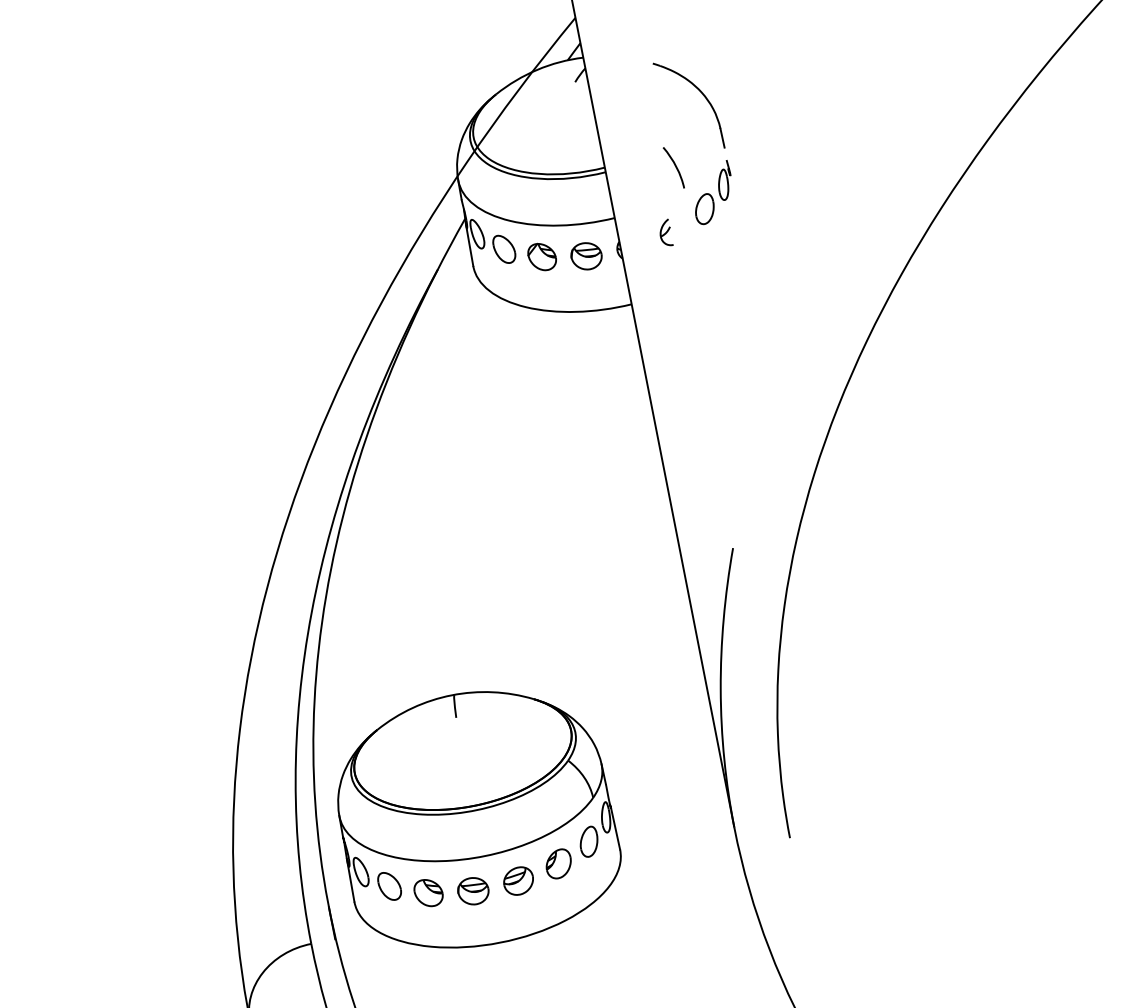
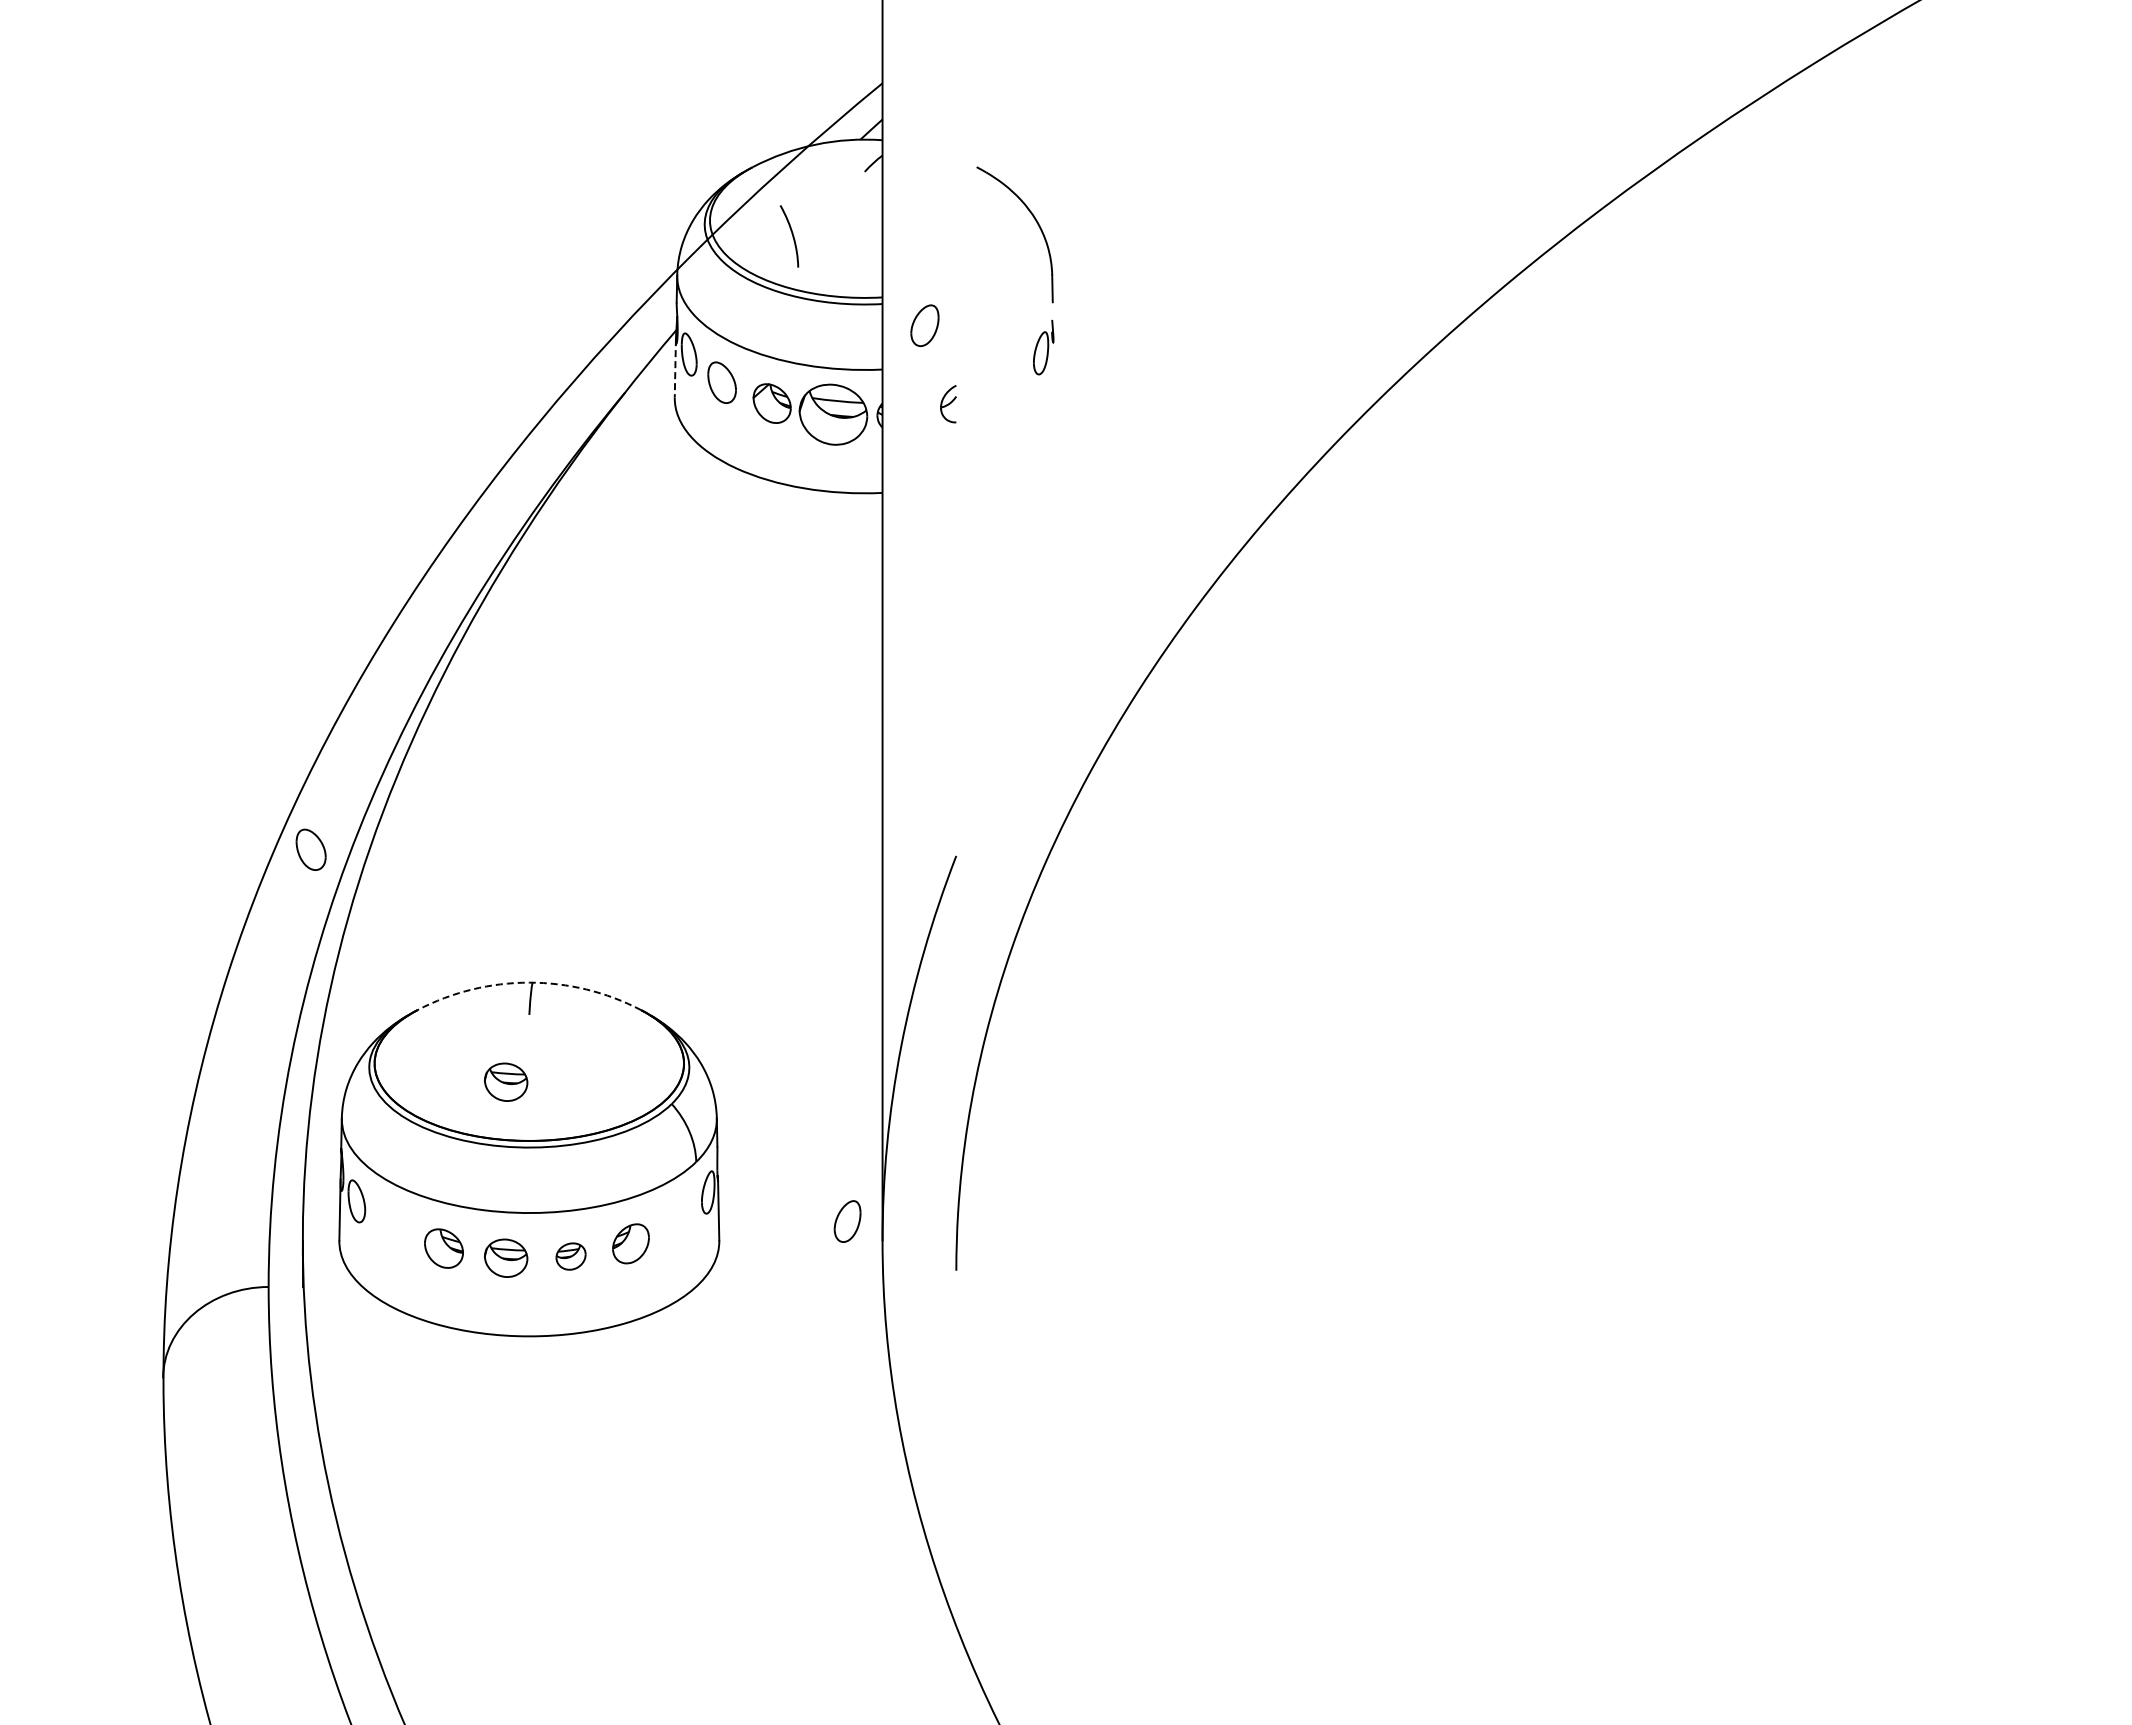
curve: (675, 166) -> (791, 234), moved
part: (704, 209) -> (924, 325), moved
line: (469, 245) -> (675, 368), solid -> dashed
part: (586, 256) -> (833, 414), size x1.6
arc: (451, 695) -> (529, 982), solid -> dashed
part: (449, 767) -> (506, 1081), added
part: (588, 841) -> (847, 1221), moved
part: (518, 881) -> (570, 1256), size x0.7
part: (389, 886) -> (310, 849), moved

